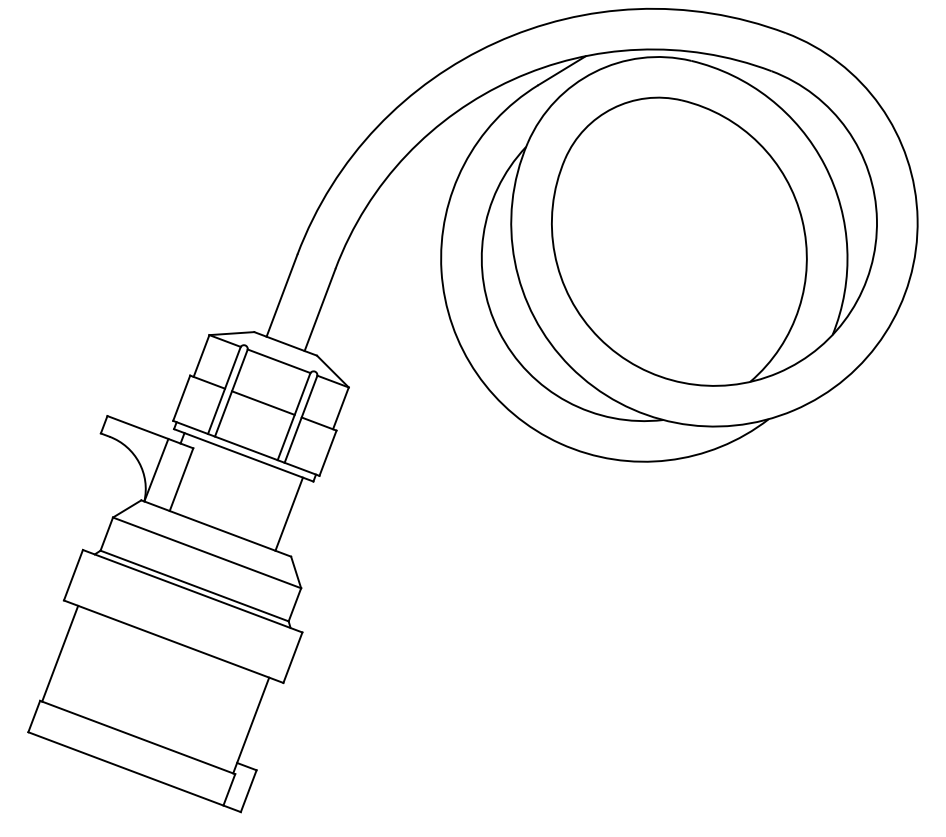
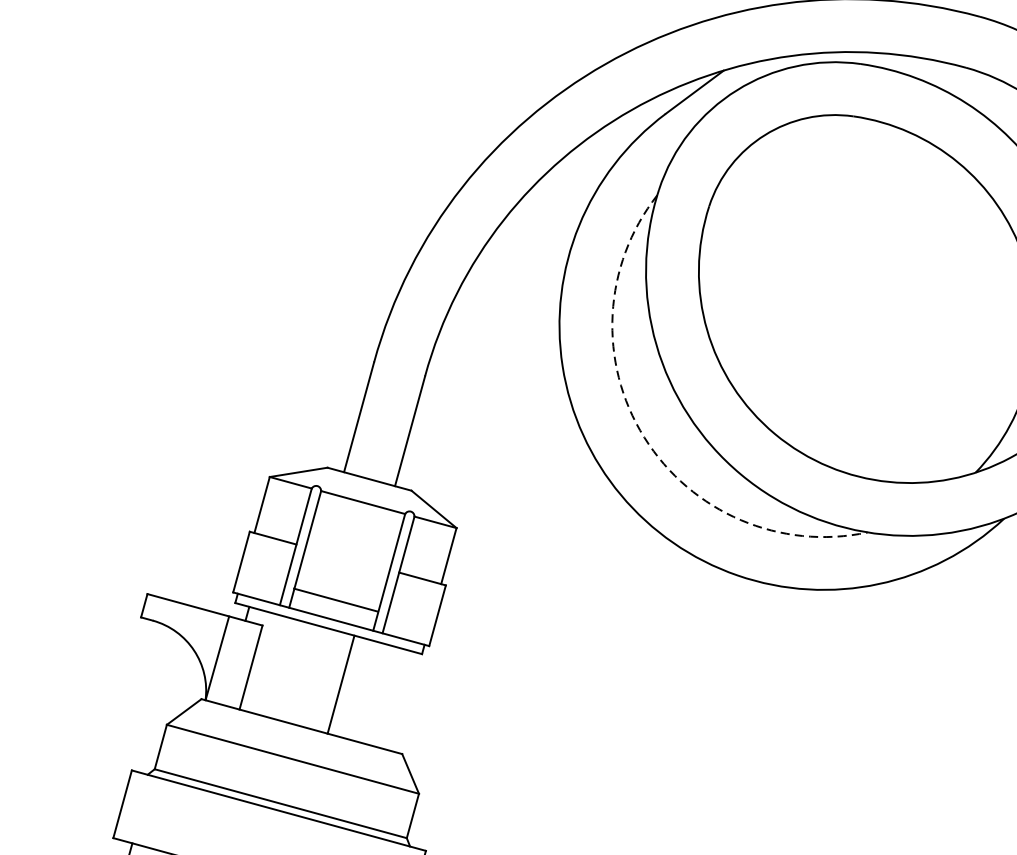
arc: (499, 331) -> (644, 437), solid -> dashed
line: (263, 402) -> (336, 599), moved
line: (288, 513) -> (340, 683), moved

